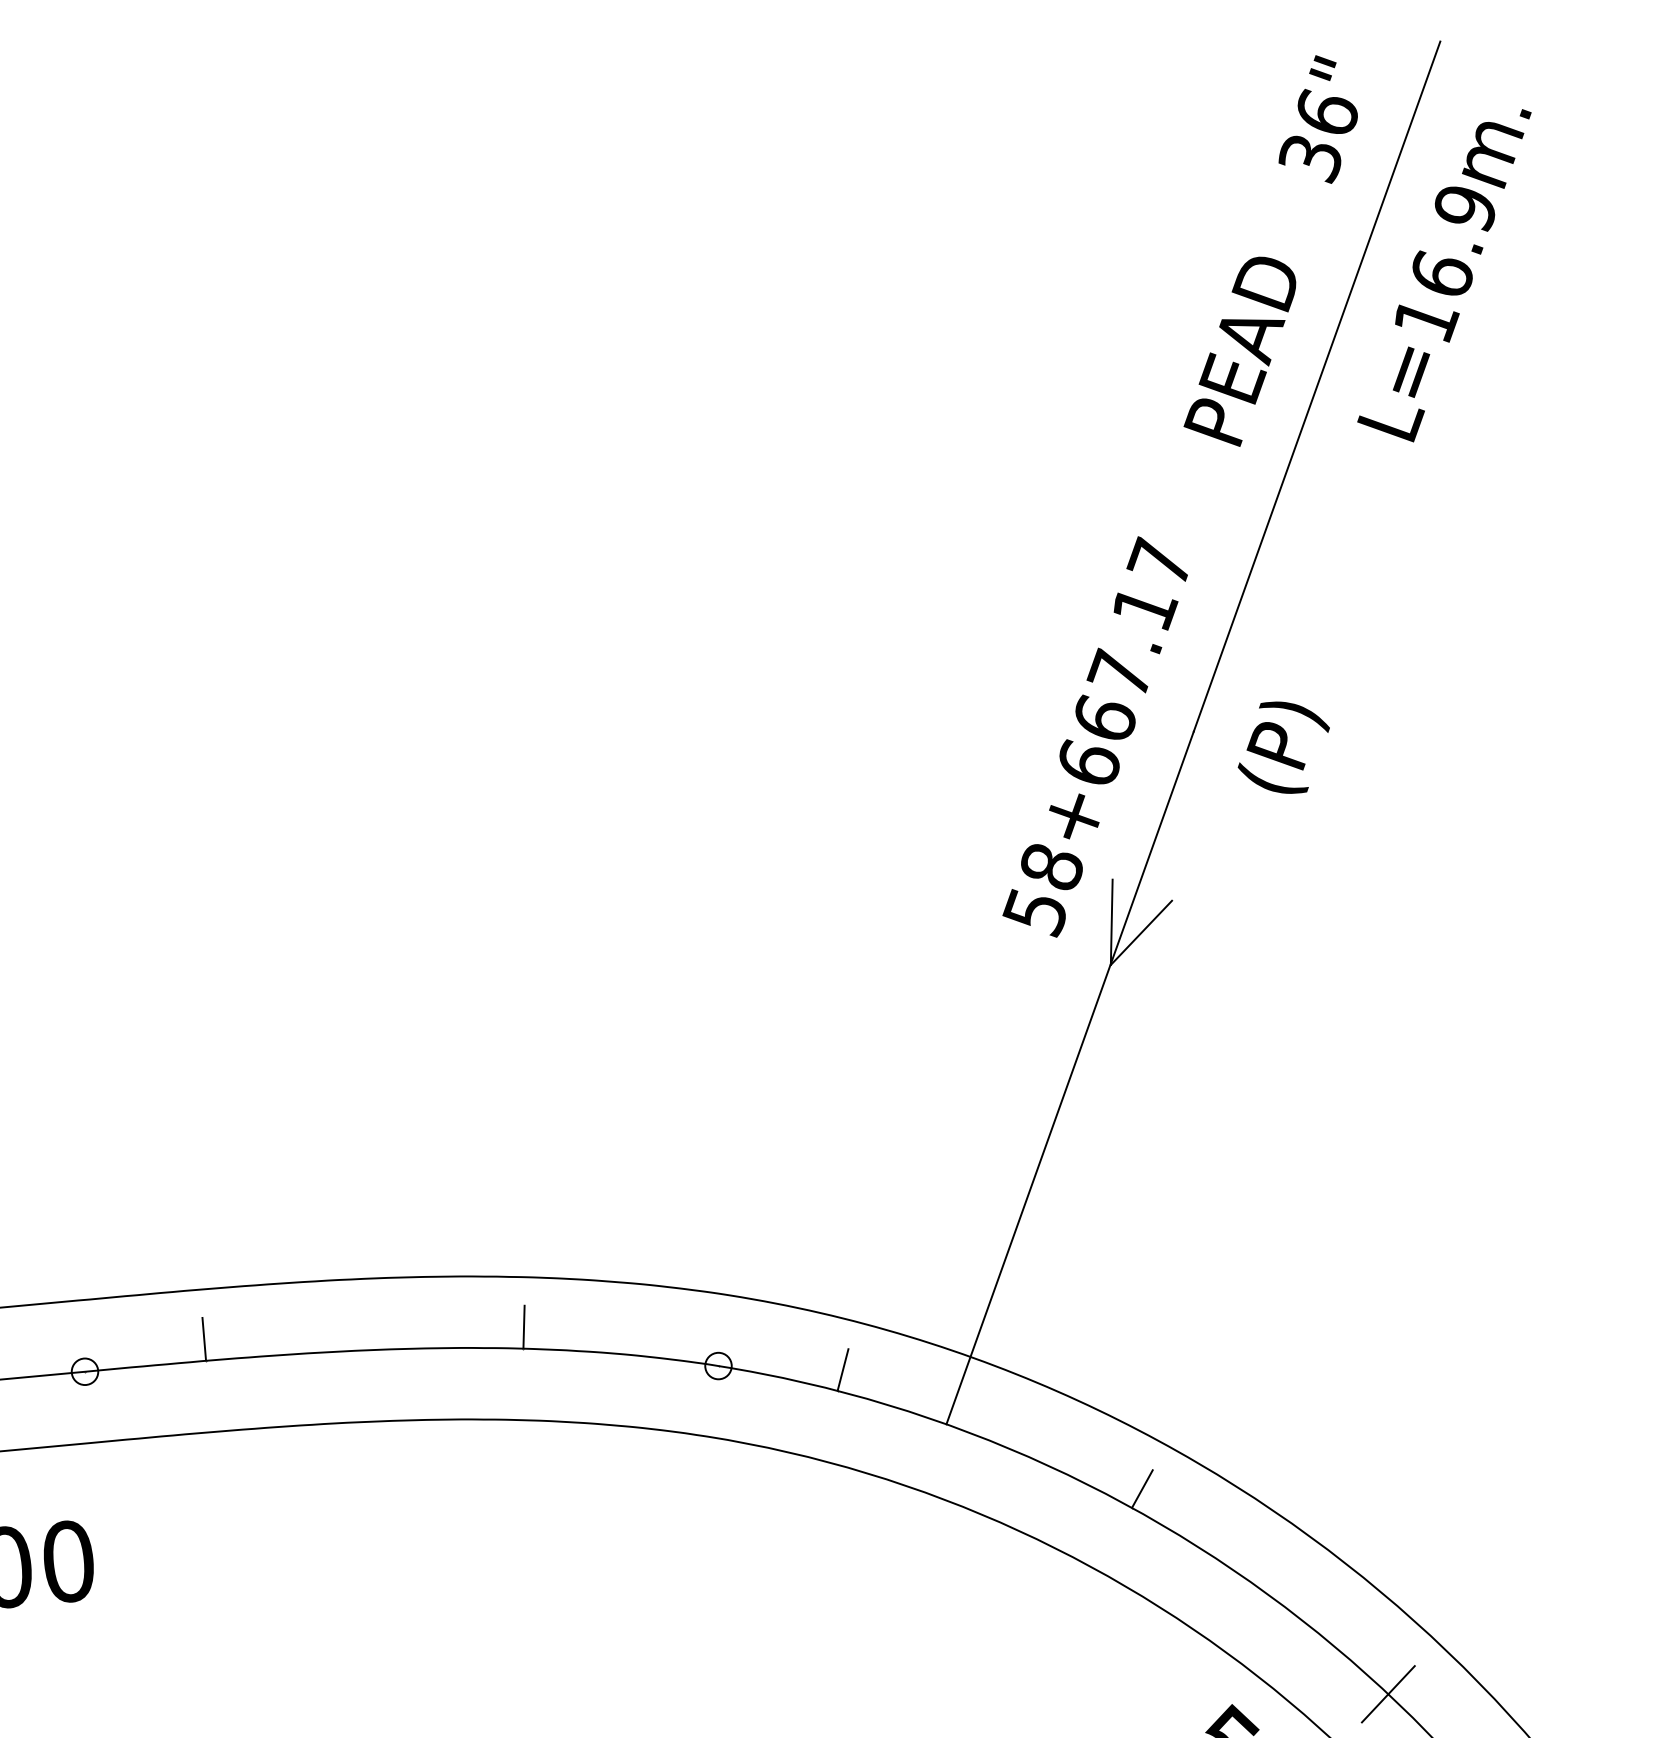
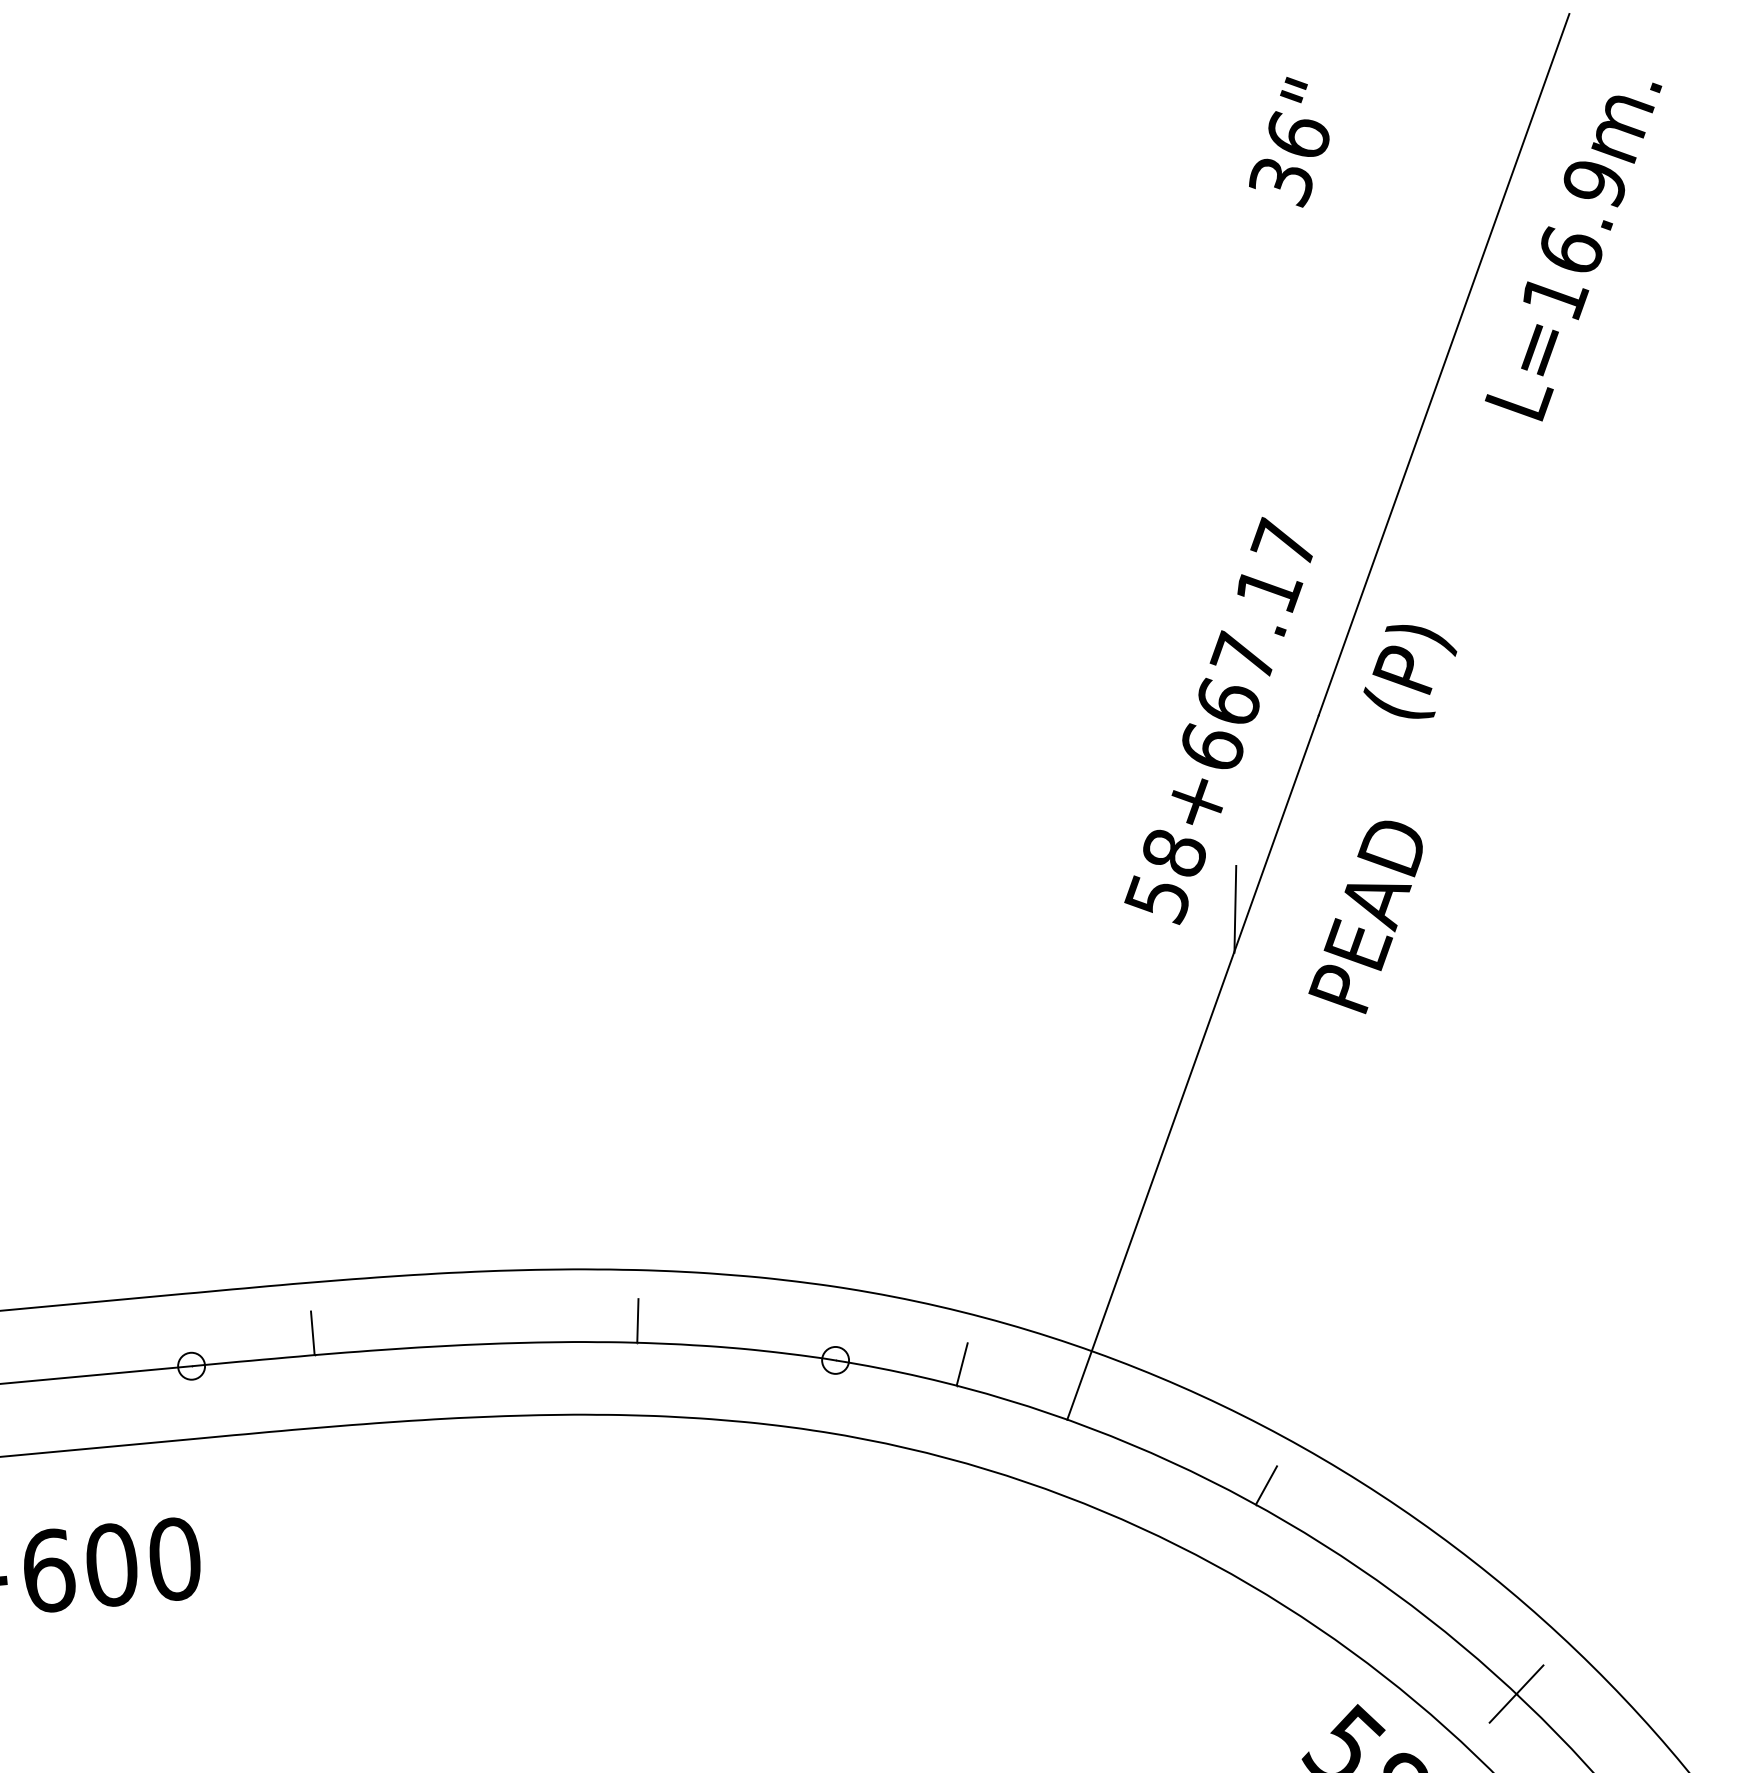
text: (1318, 119) -> (1289, 142), moved
text: (1239, 351) -> (1365, 917), moved
text: (1284, 747) -> (1410, 671), moved
line: (1141, 932) -> (1265, 919), removed

